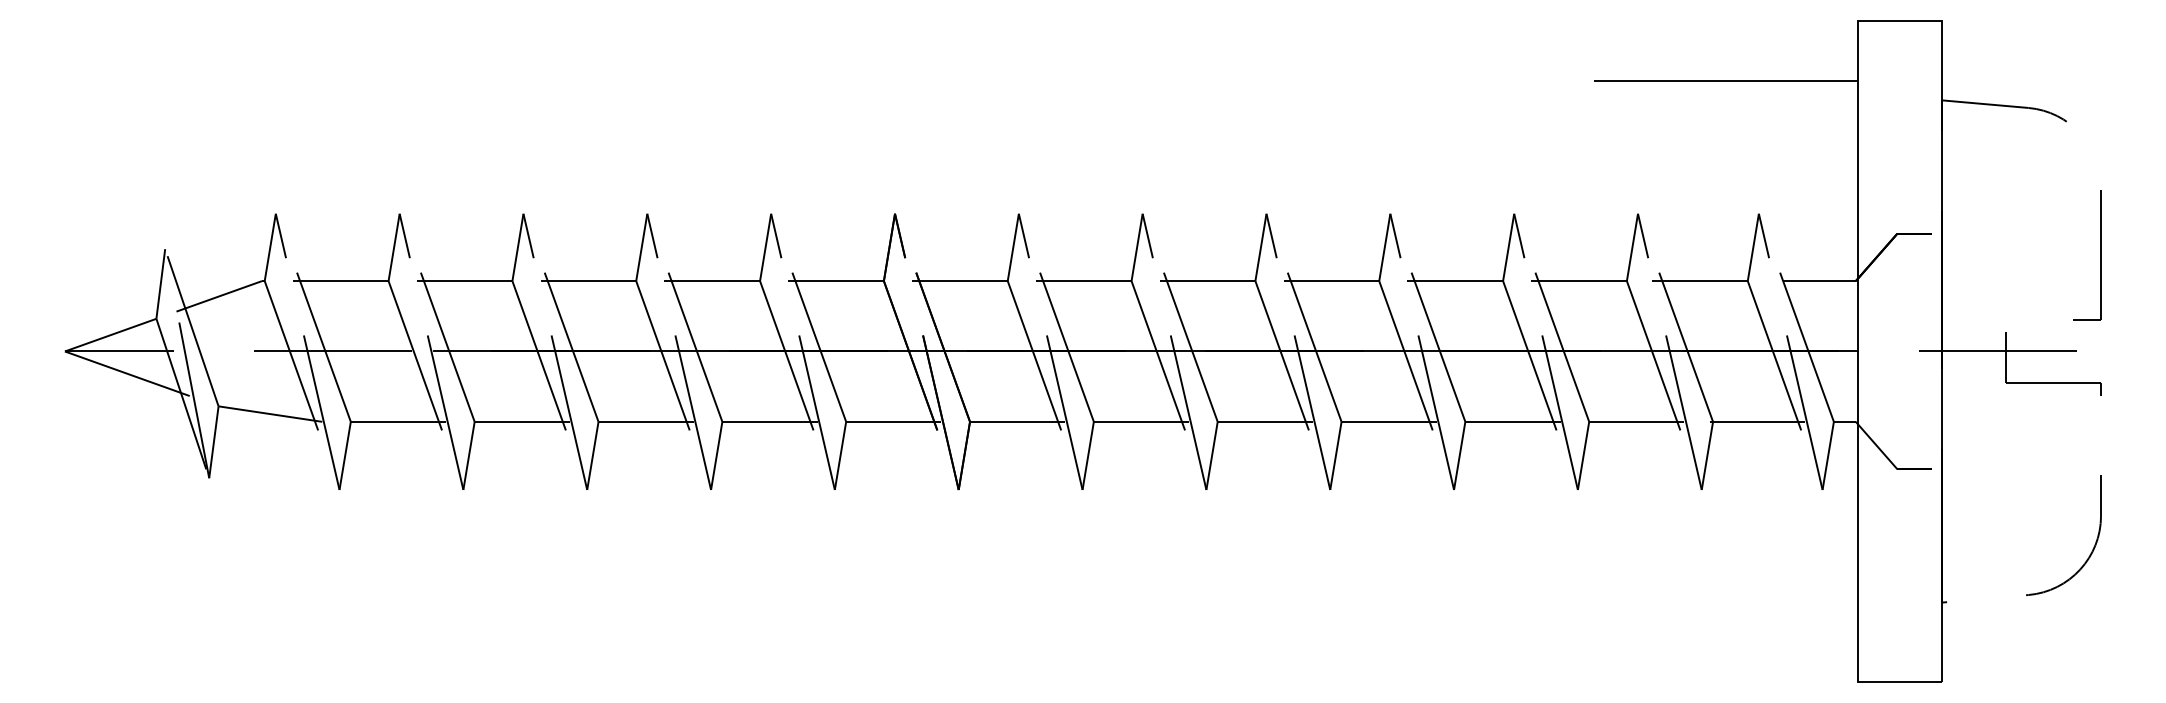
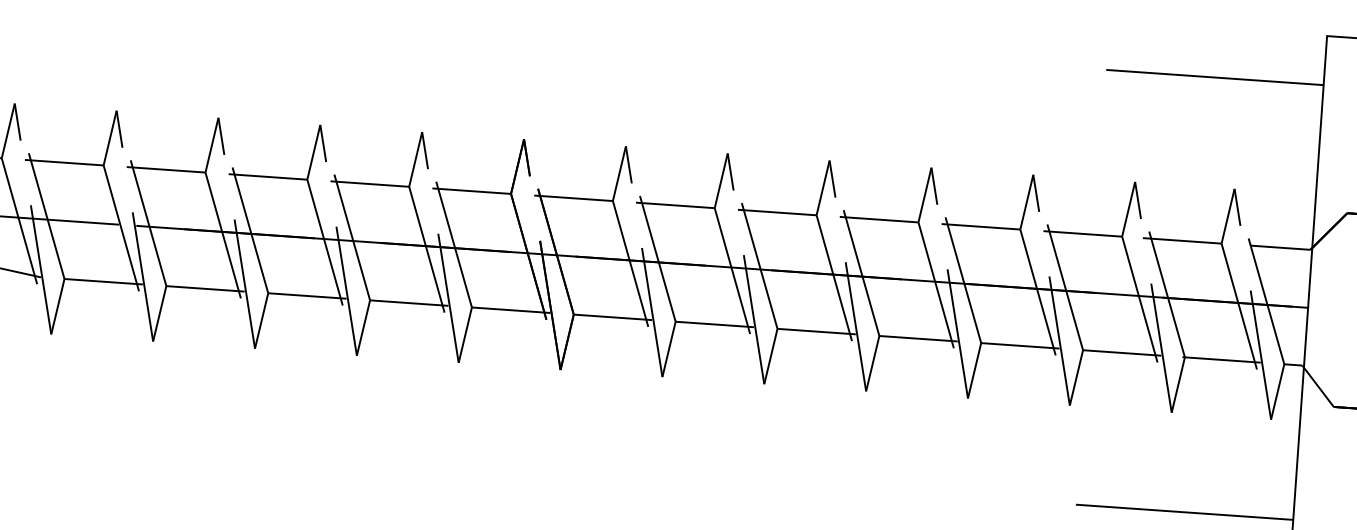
line: (1725, 609) -> (1184, 512), added

